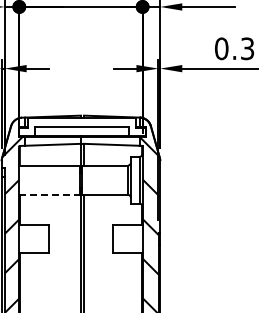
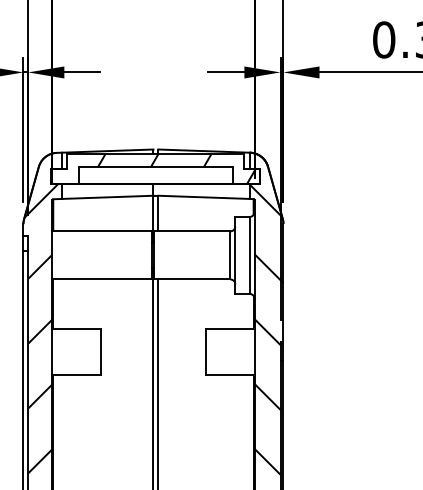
hatch: (95, 127) -> (177, 168), added
line: (50, 194) -> (103, 278), dashed -> solid

